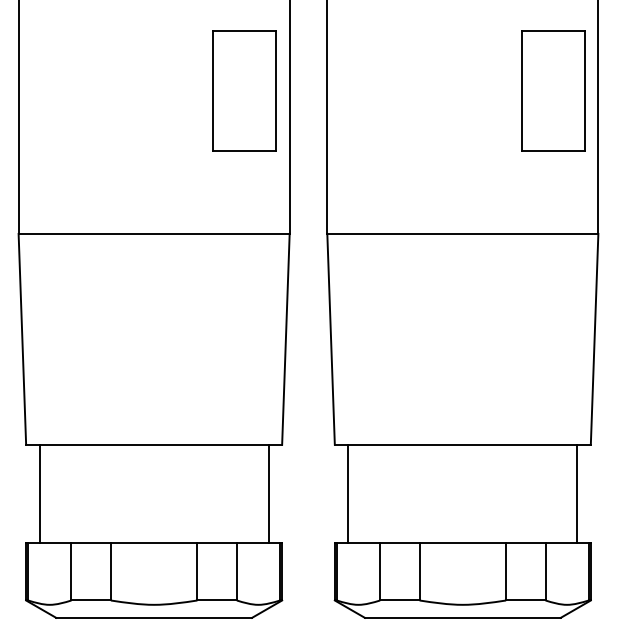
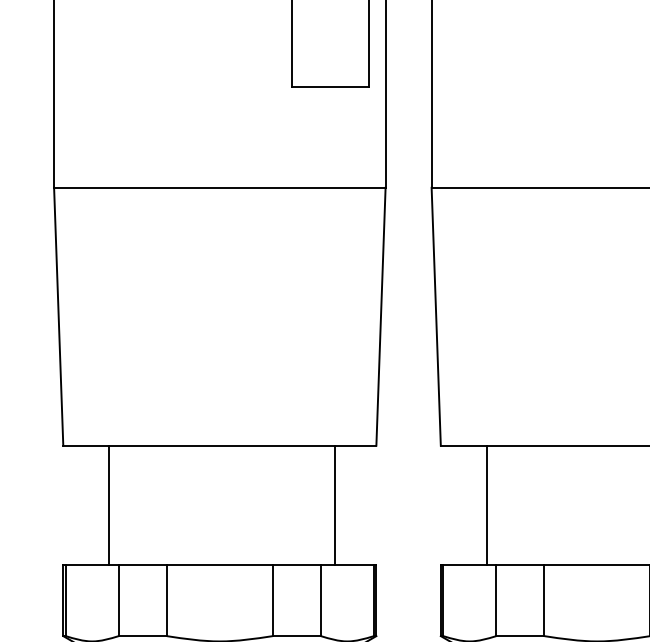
line: (39, 493) -> (108, 505), moved
line: (268, 493) -> (335, 505), moved
line: (348, 493) -> (486, 505), moved

